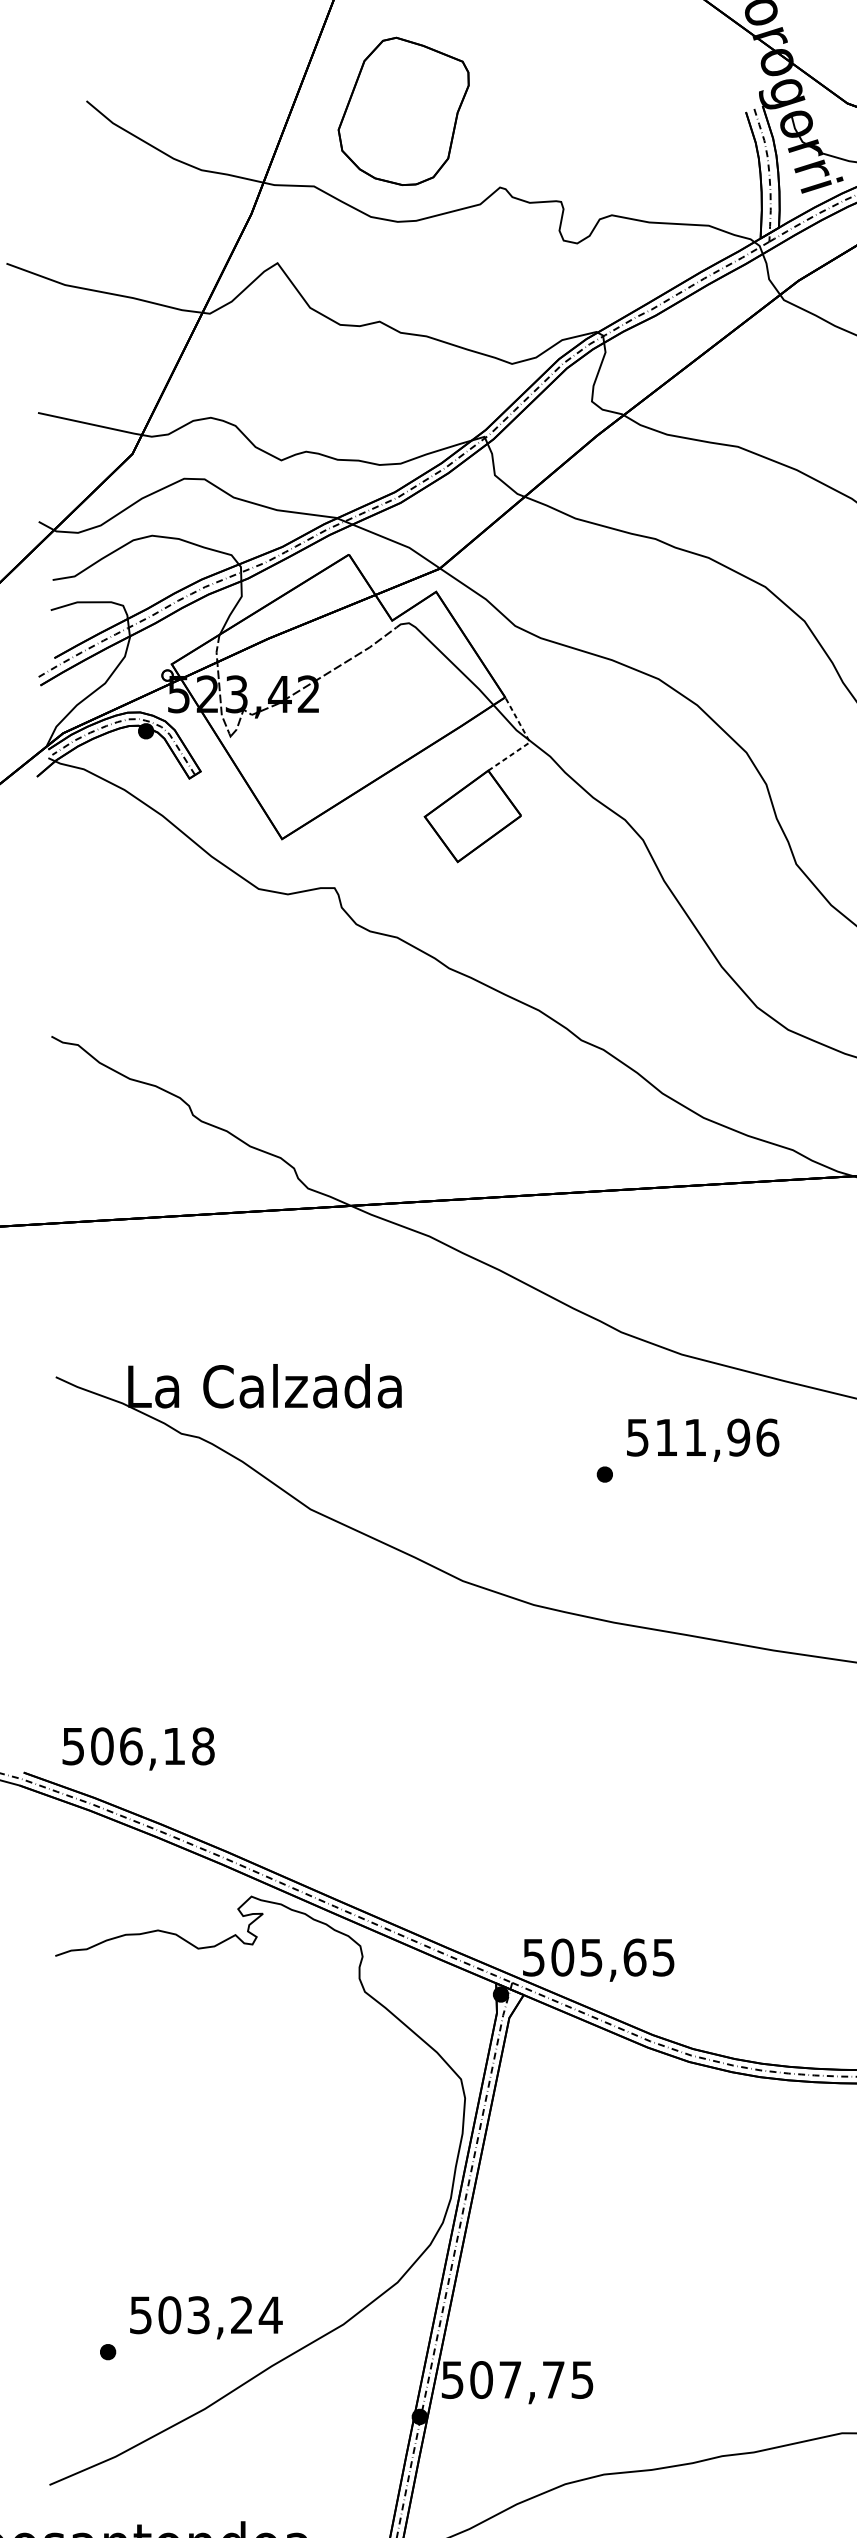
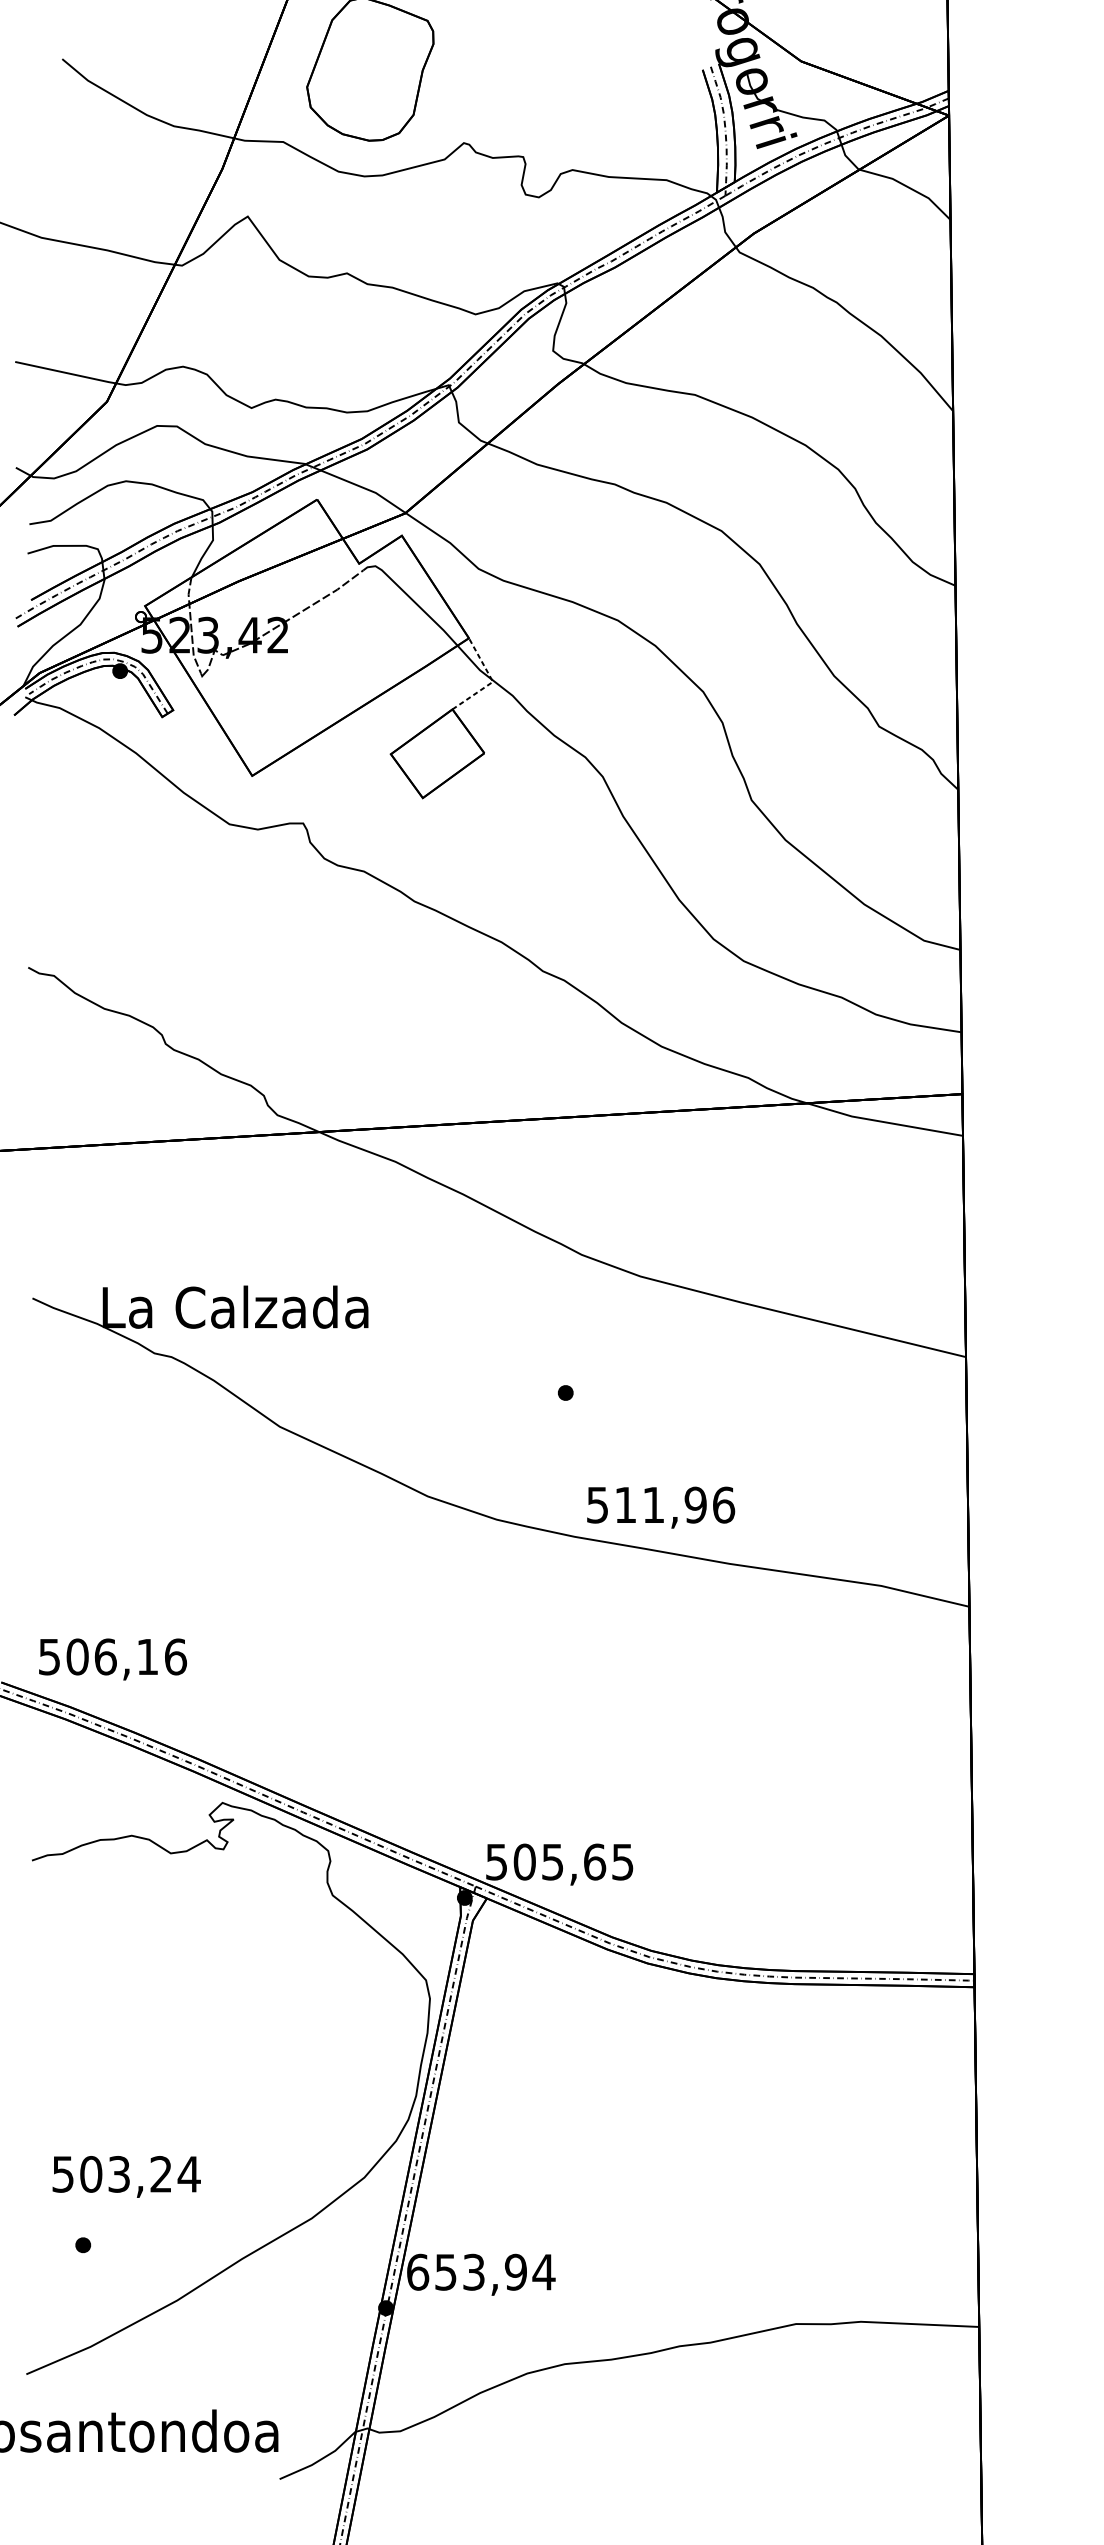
text: (703, 1440) -> (661, 1507), moved
text: (203, 1745) -> (175, 1656), 506,18 -> 506,16
text: (206, 2317) -> (126, 2176), moved
text: (518, 2379) -> (481, 2271), 507,75 -> 653,94

